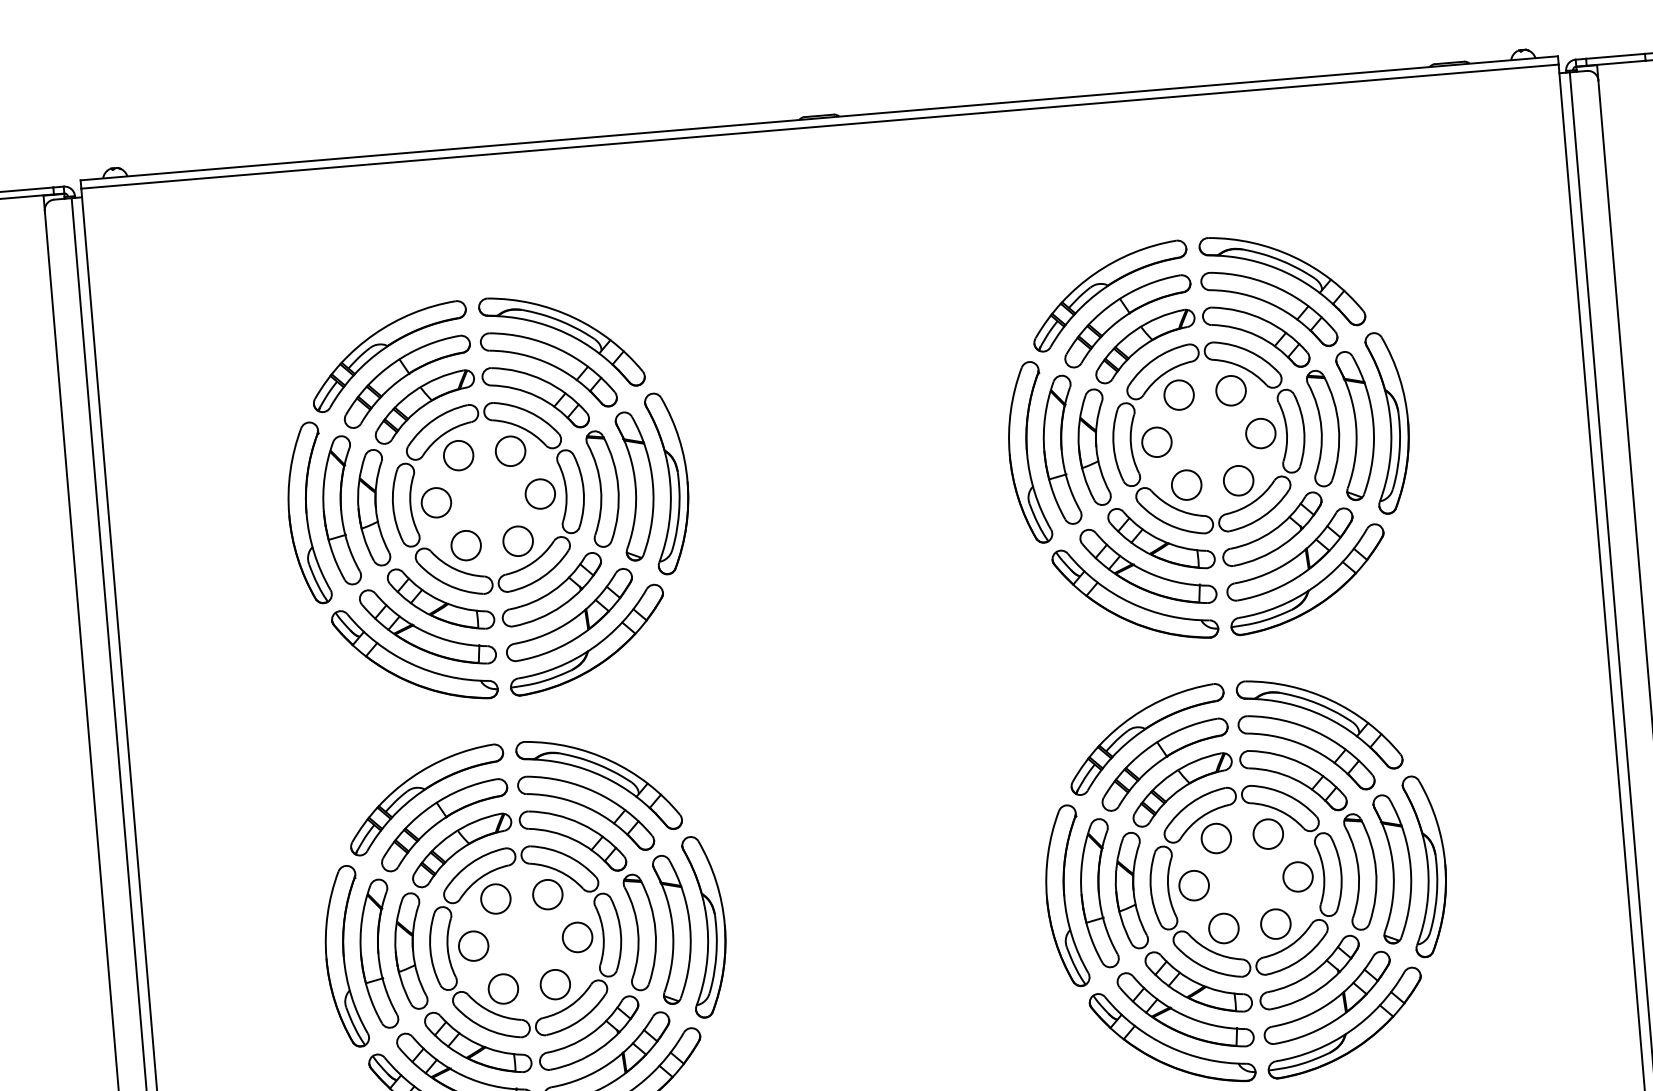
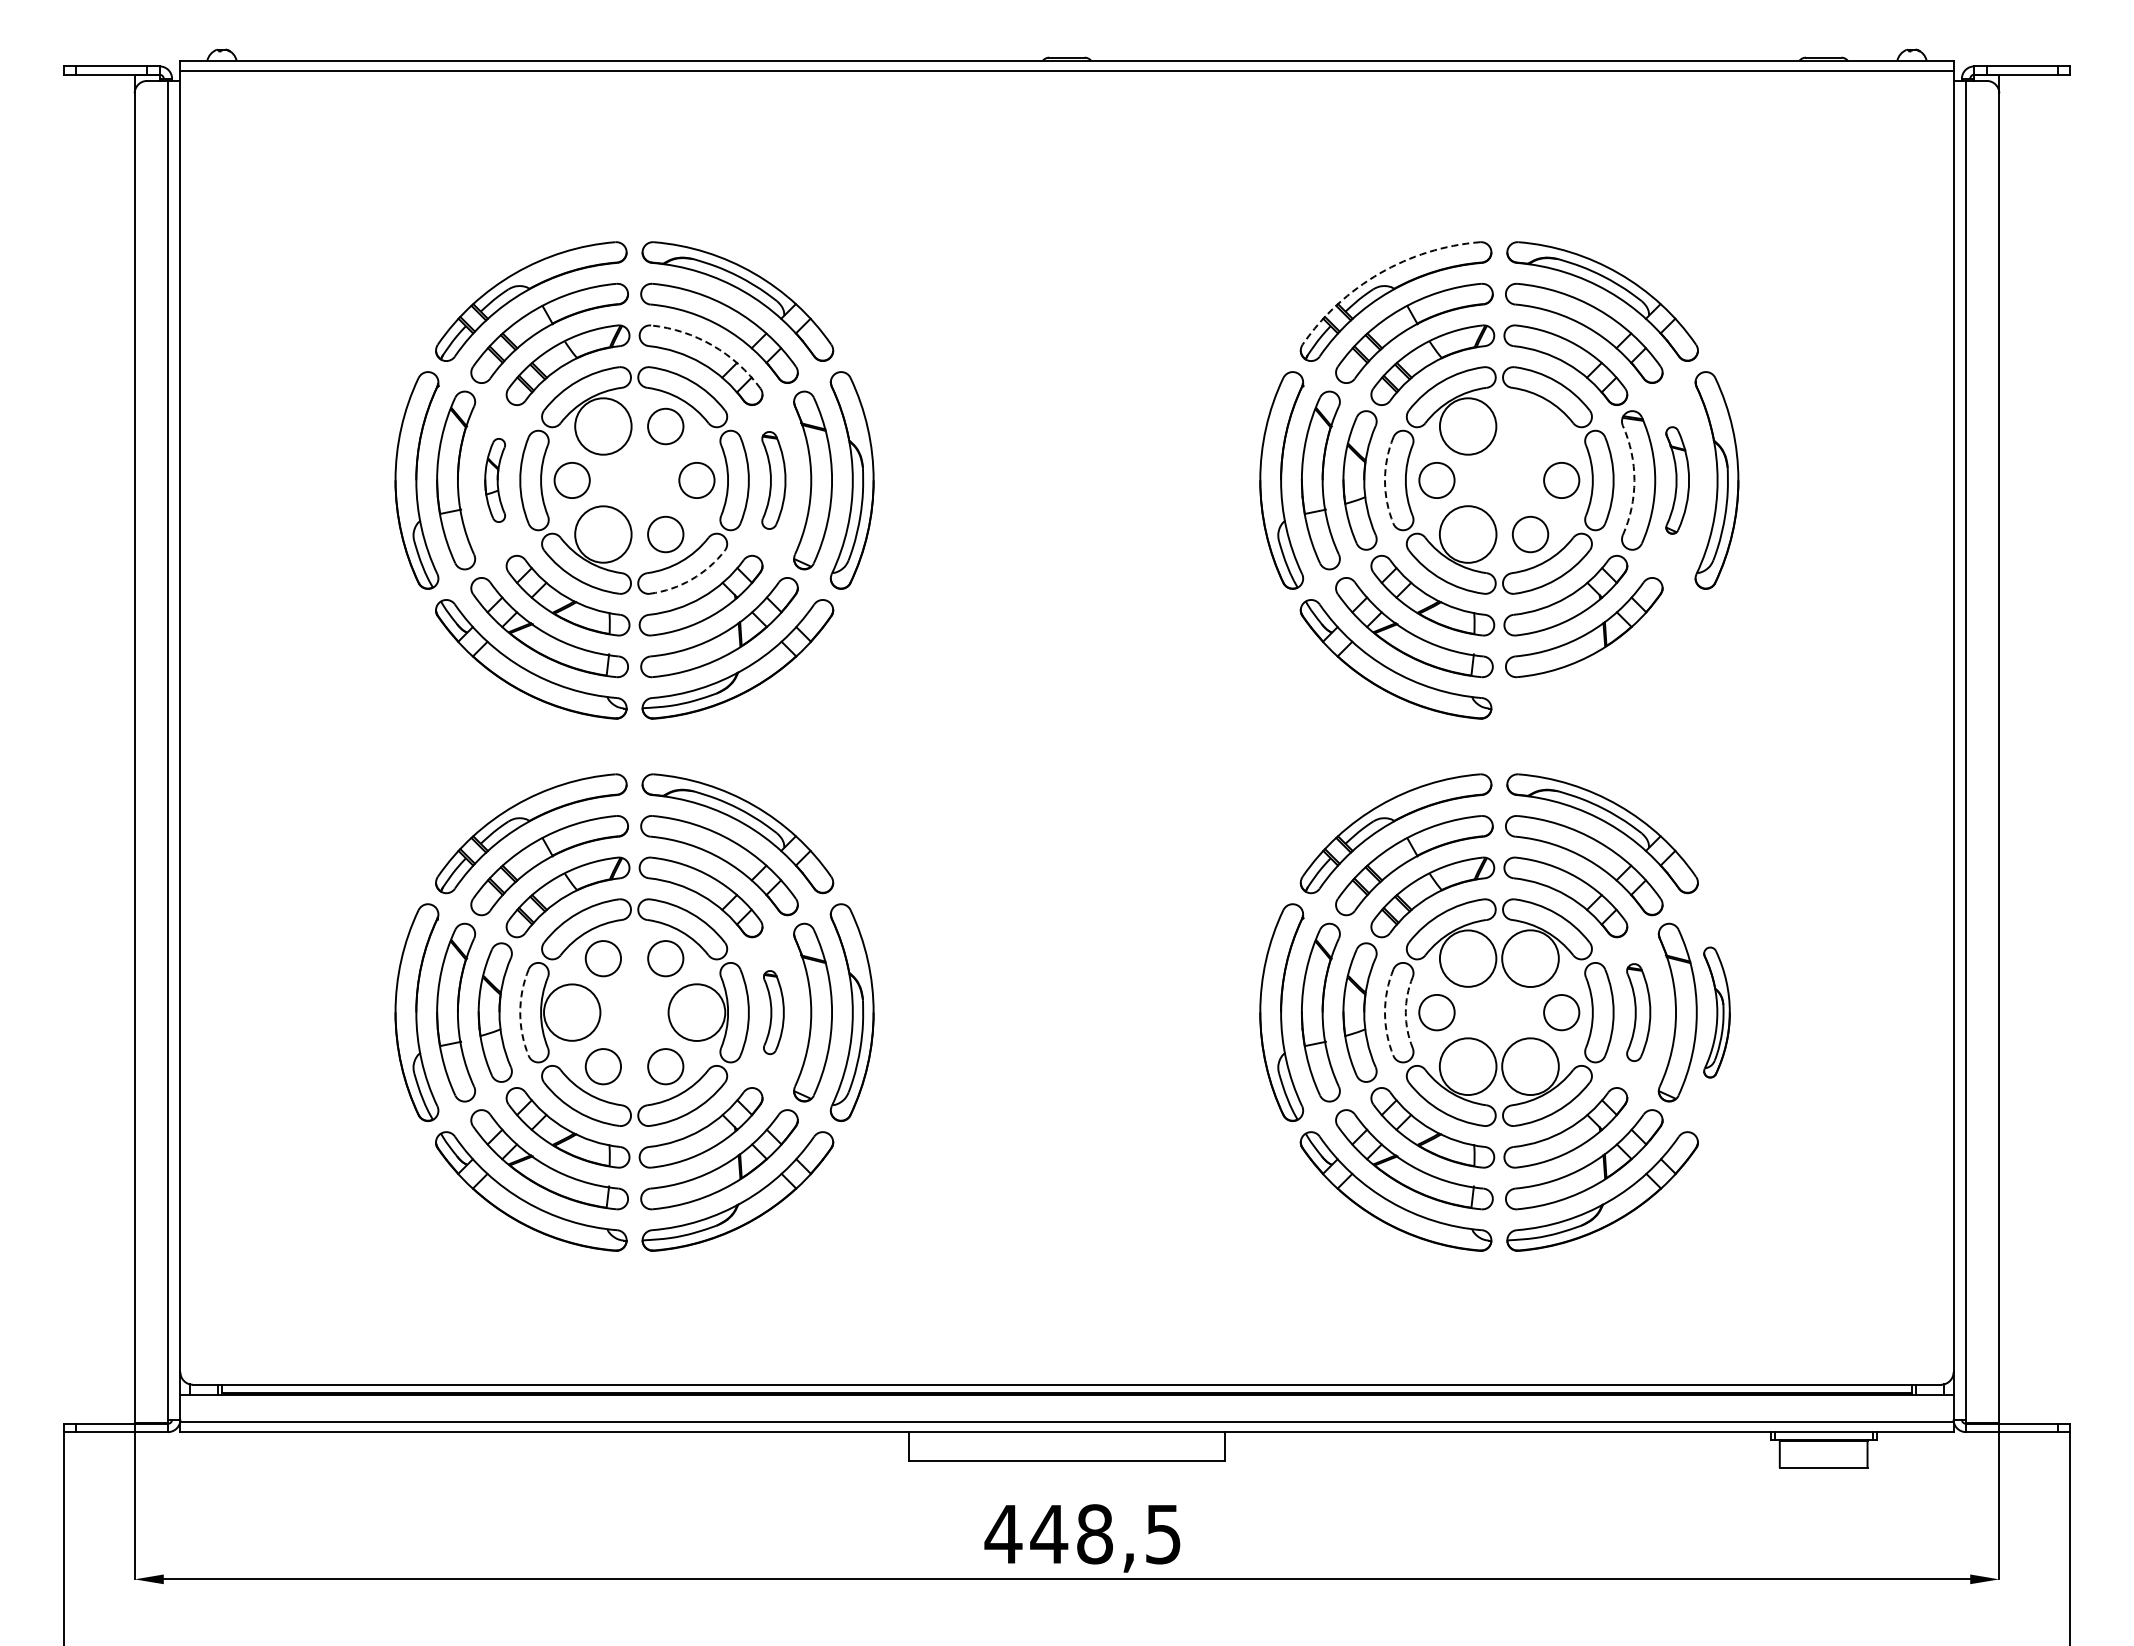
arc: (1094, 273) -> (1379, 273), solid -> dashed
arc: (543, 380) -> (712, 345), solid -> dashed
circle: (1231, 390) -> (1530, 426), removed
circle: (1178, 395) -> (1467, 426), size x1.6
part: (1357, 425) -> (1677, 480), size x0.6
arc: (1321, 428) -> (1634, 480), solid -> dashed
arc: (1114, 445) -> (1385, 480), solid -> dashed
circle: (458, 455) -> (603, 426), size x1.6
circle: (1186, 485) -> (1467, 534), size x1.6
part: (604, 488) -> (773, 480), size x0.7
part: (371, 508) -> (494, 480), size x0.6
circle: (466, 545) -> (603, 534), size x1.6
arc: (542, 576) -> (691, 579), solid -> dashed
part: (1312, 587) -> (1607, 668), removed
circle: (1268, 834) -> (1530, 958), size x1.6
circle: (1215, 838) -> (1467, 958), size x1.6
part: (1427, 865) -> (1716, 1012), size x0.6
part: (1362, 871) -> (1638, 1012), size x0.7
arc: (1167, 887) -> (1405, 1012), solid -> dashed
arc: (1151, 889) -> (1385, 1012), solid -> dashed
circle: (1275, 923) -> (1530, 1066), size x1.6
circle: (1223, 928) -> (1467, 1066), size x1.6
part: (641, 931) -> (773, 1012), size x0.6
circle: (577, 937) -> (696, 1012), size x1.6
circle: (473, 946) -> (571, 1012), size x1.6
arc: (430, 949) -> (520, 1012), solid -> dashed

